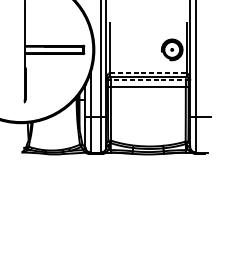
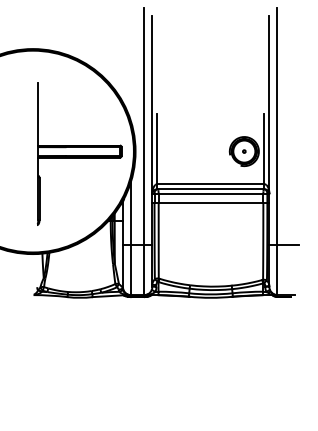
line: (148, 73) -> (210, 184), dashed -> solid
line: (148, 80) -> (210, 194), dashed -> solid

